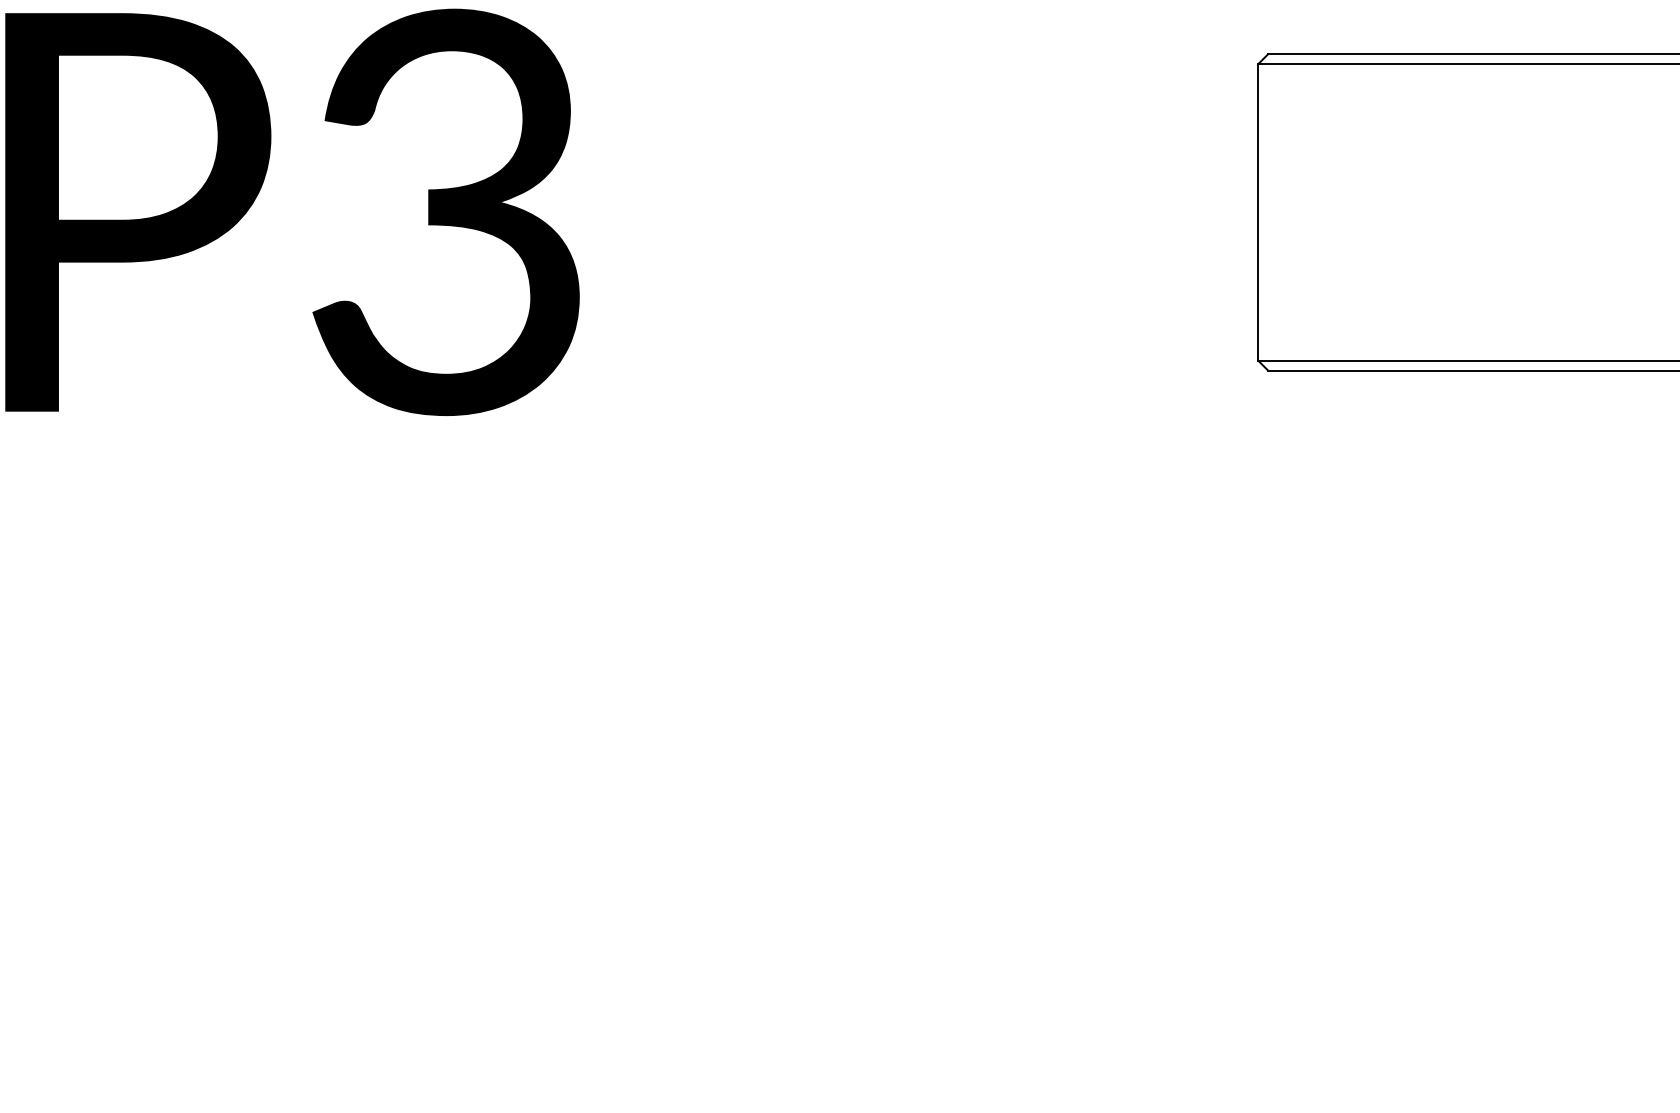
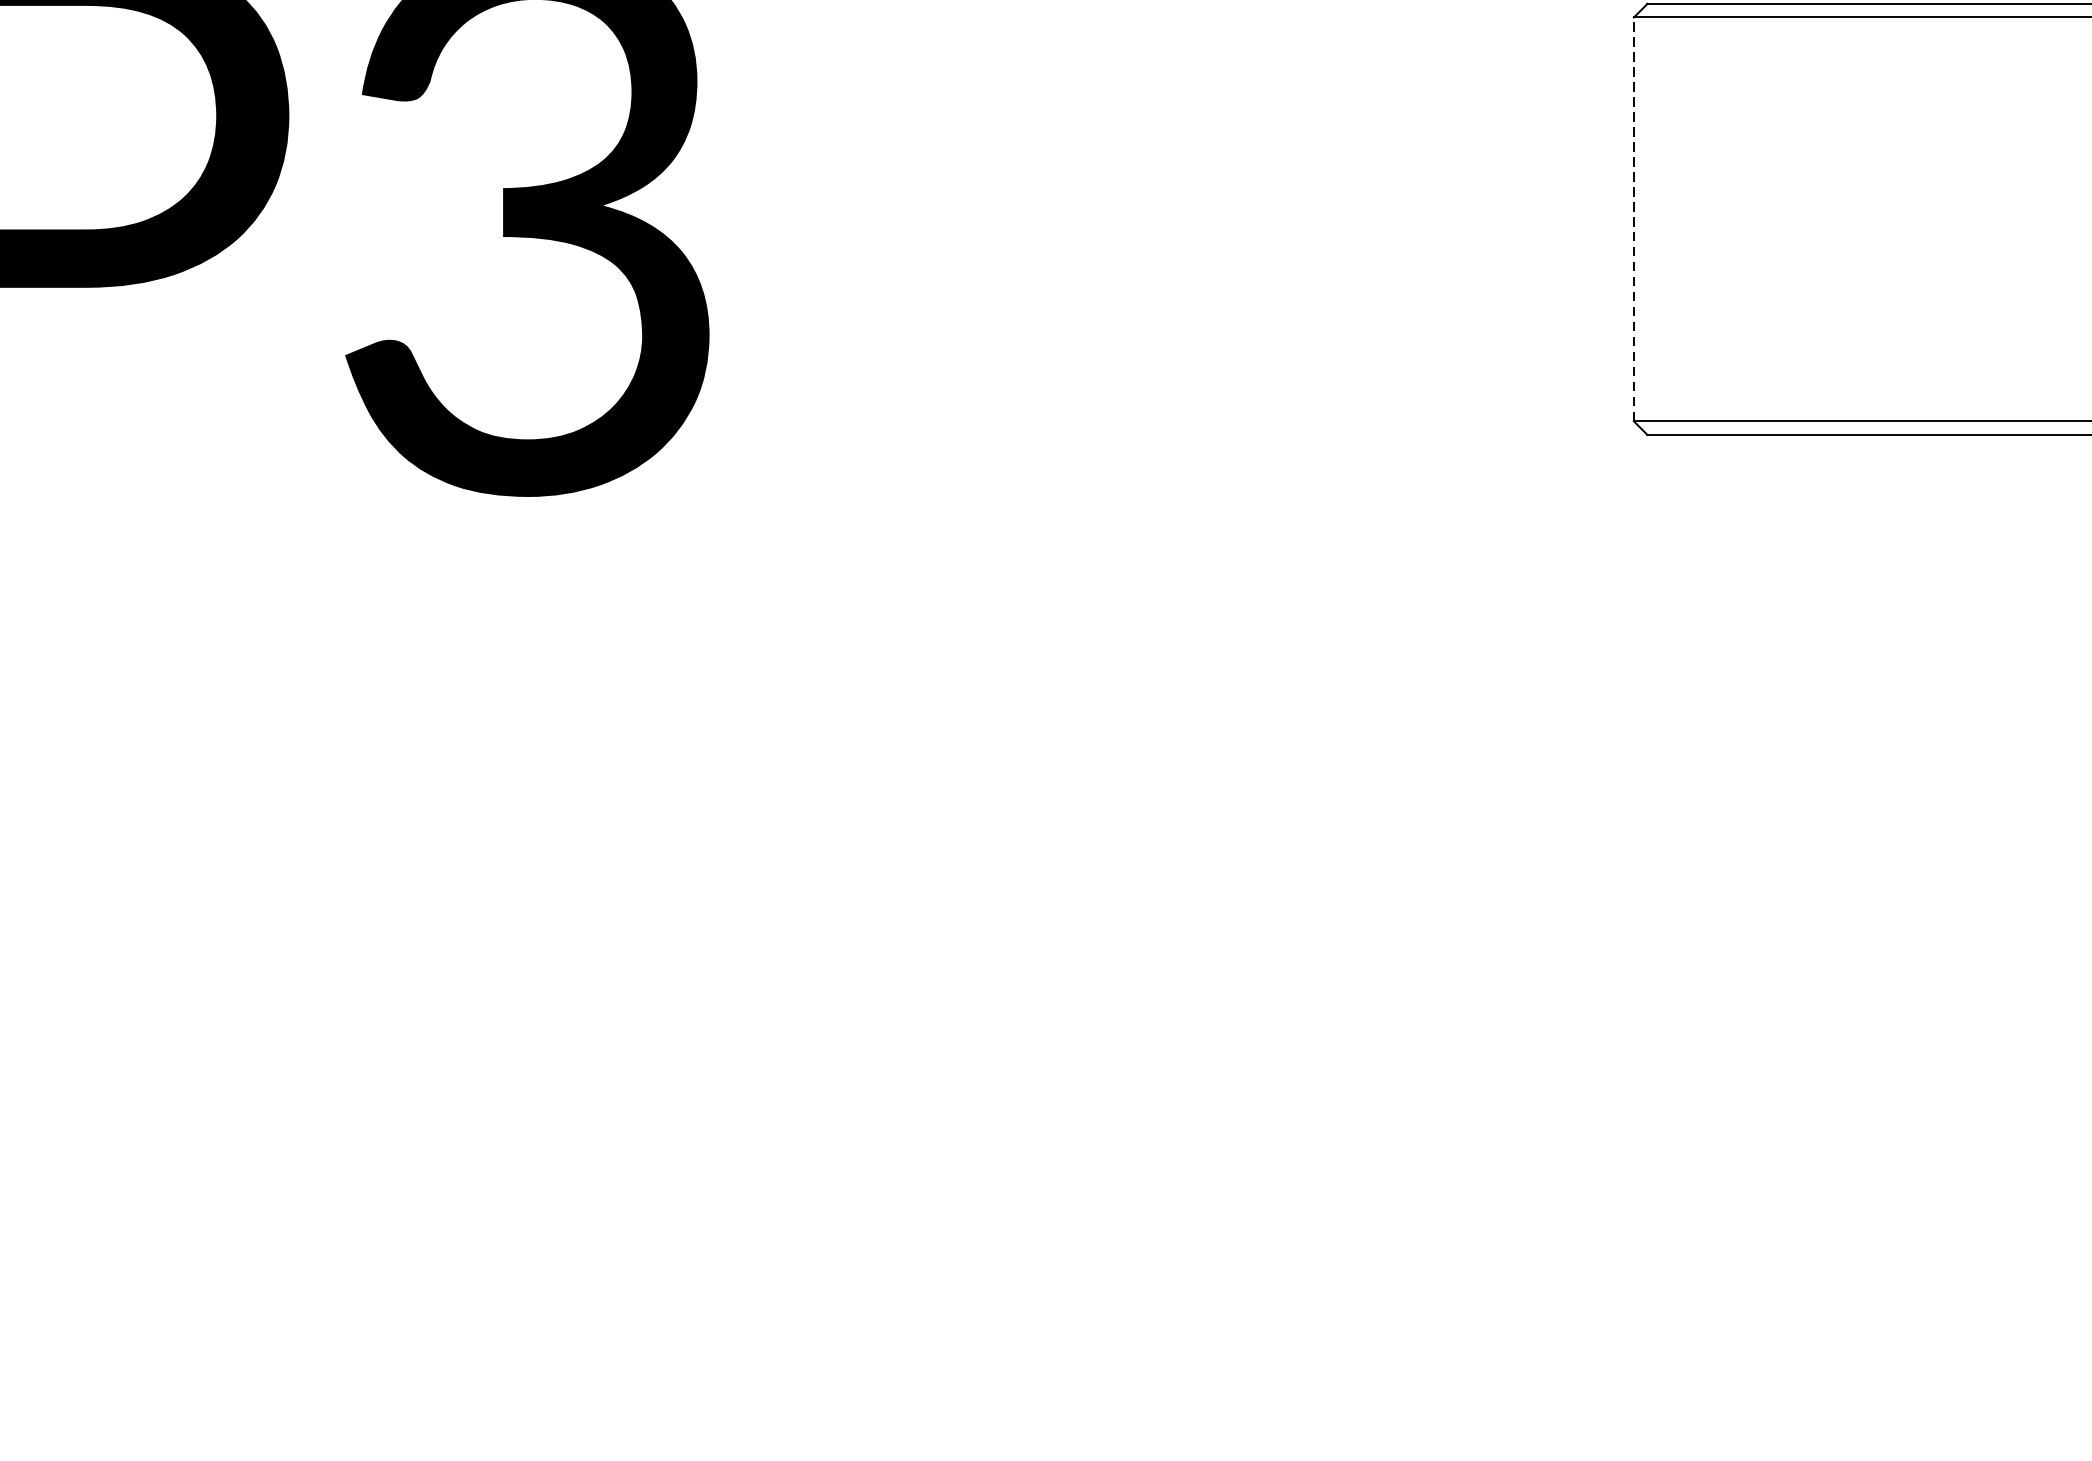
line: (1258, 211) -> (1634, 218), solid -> dashed

